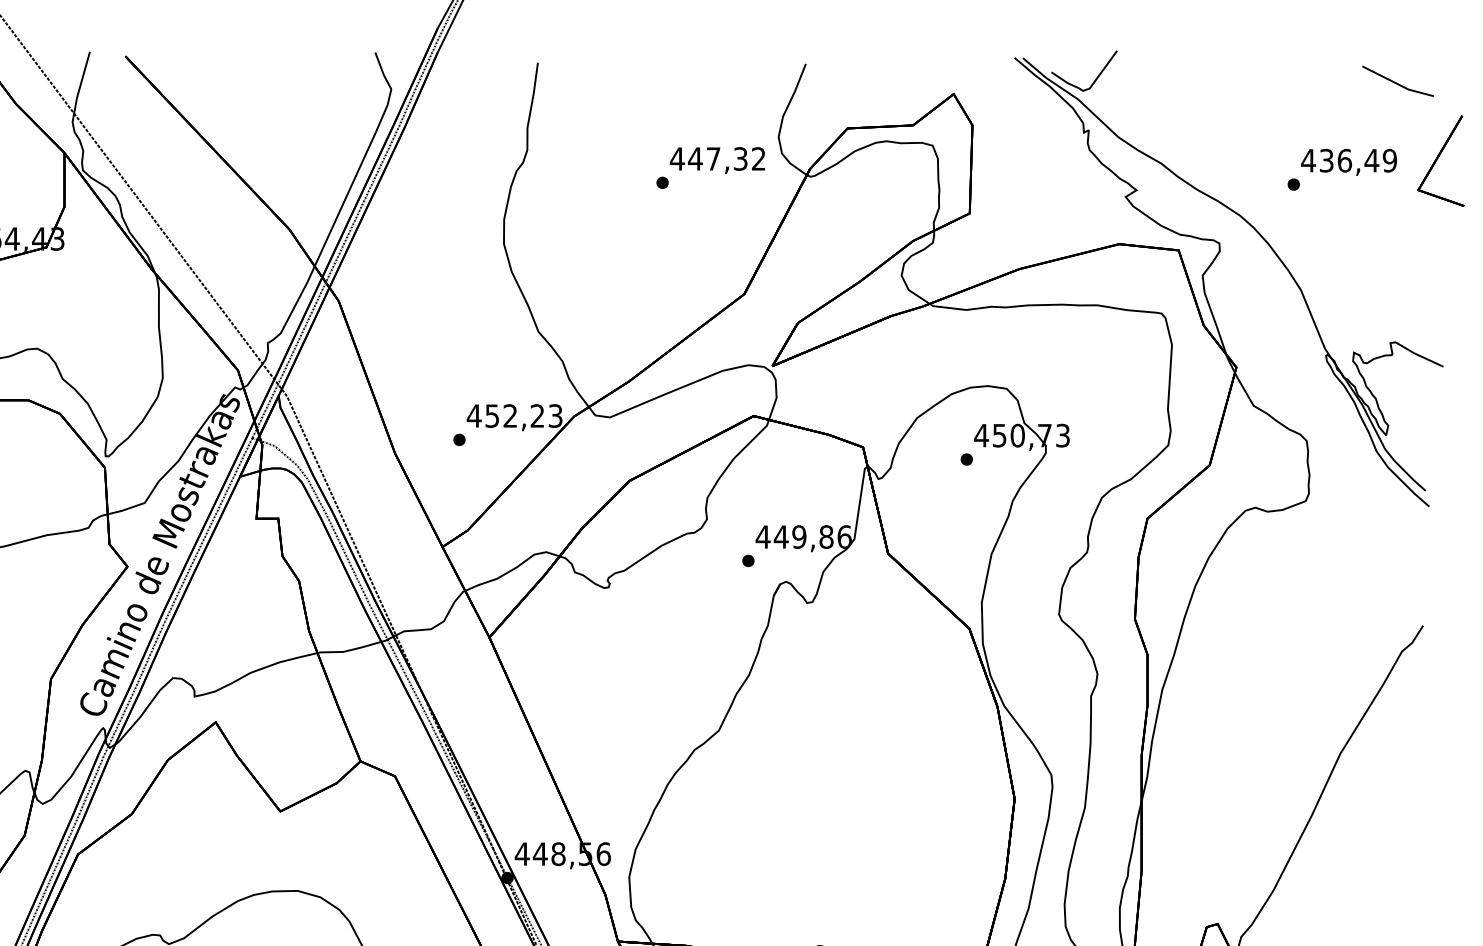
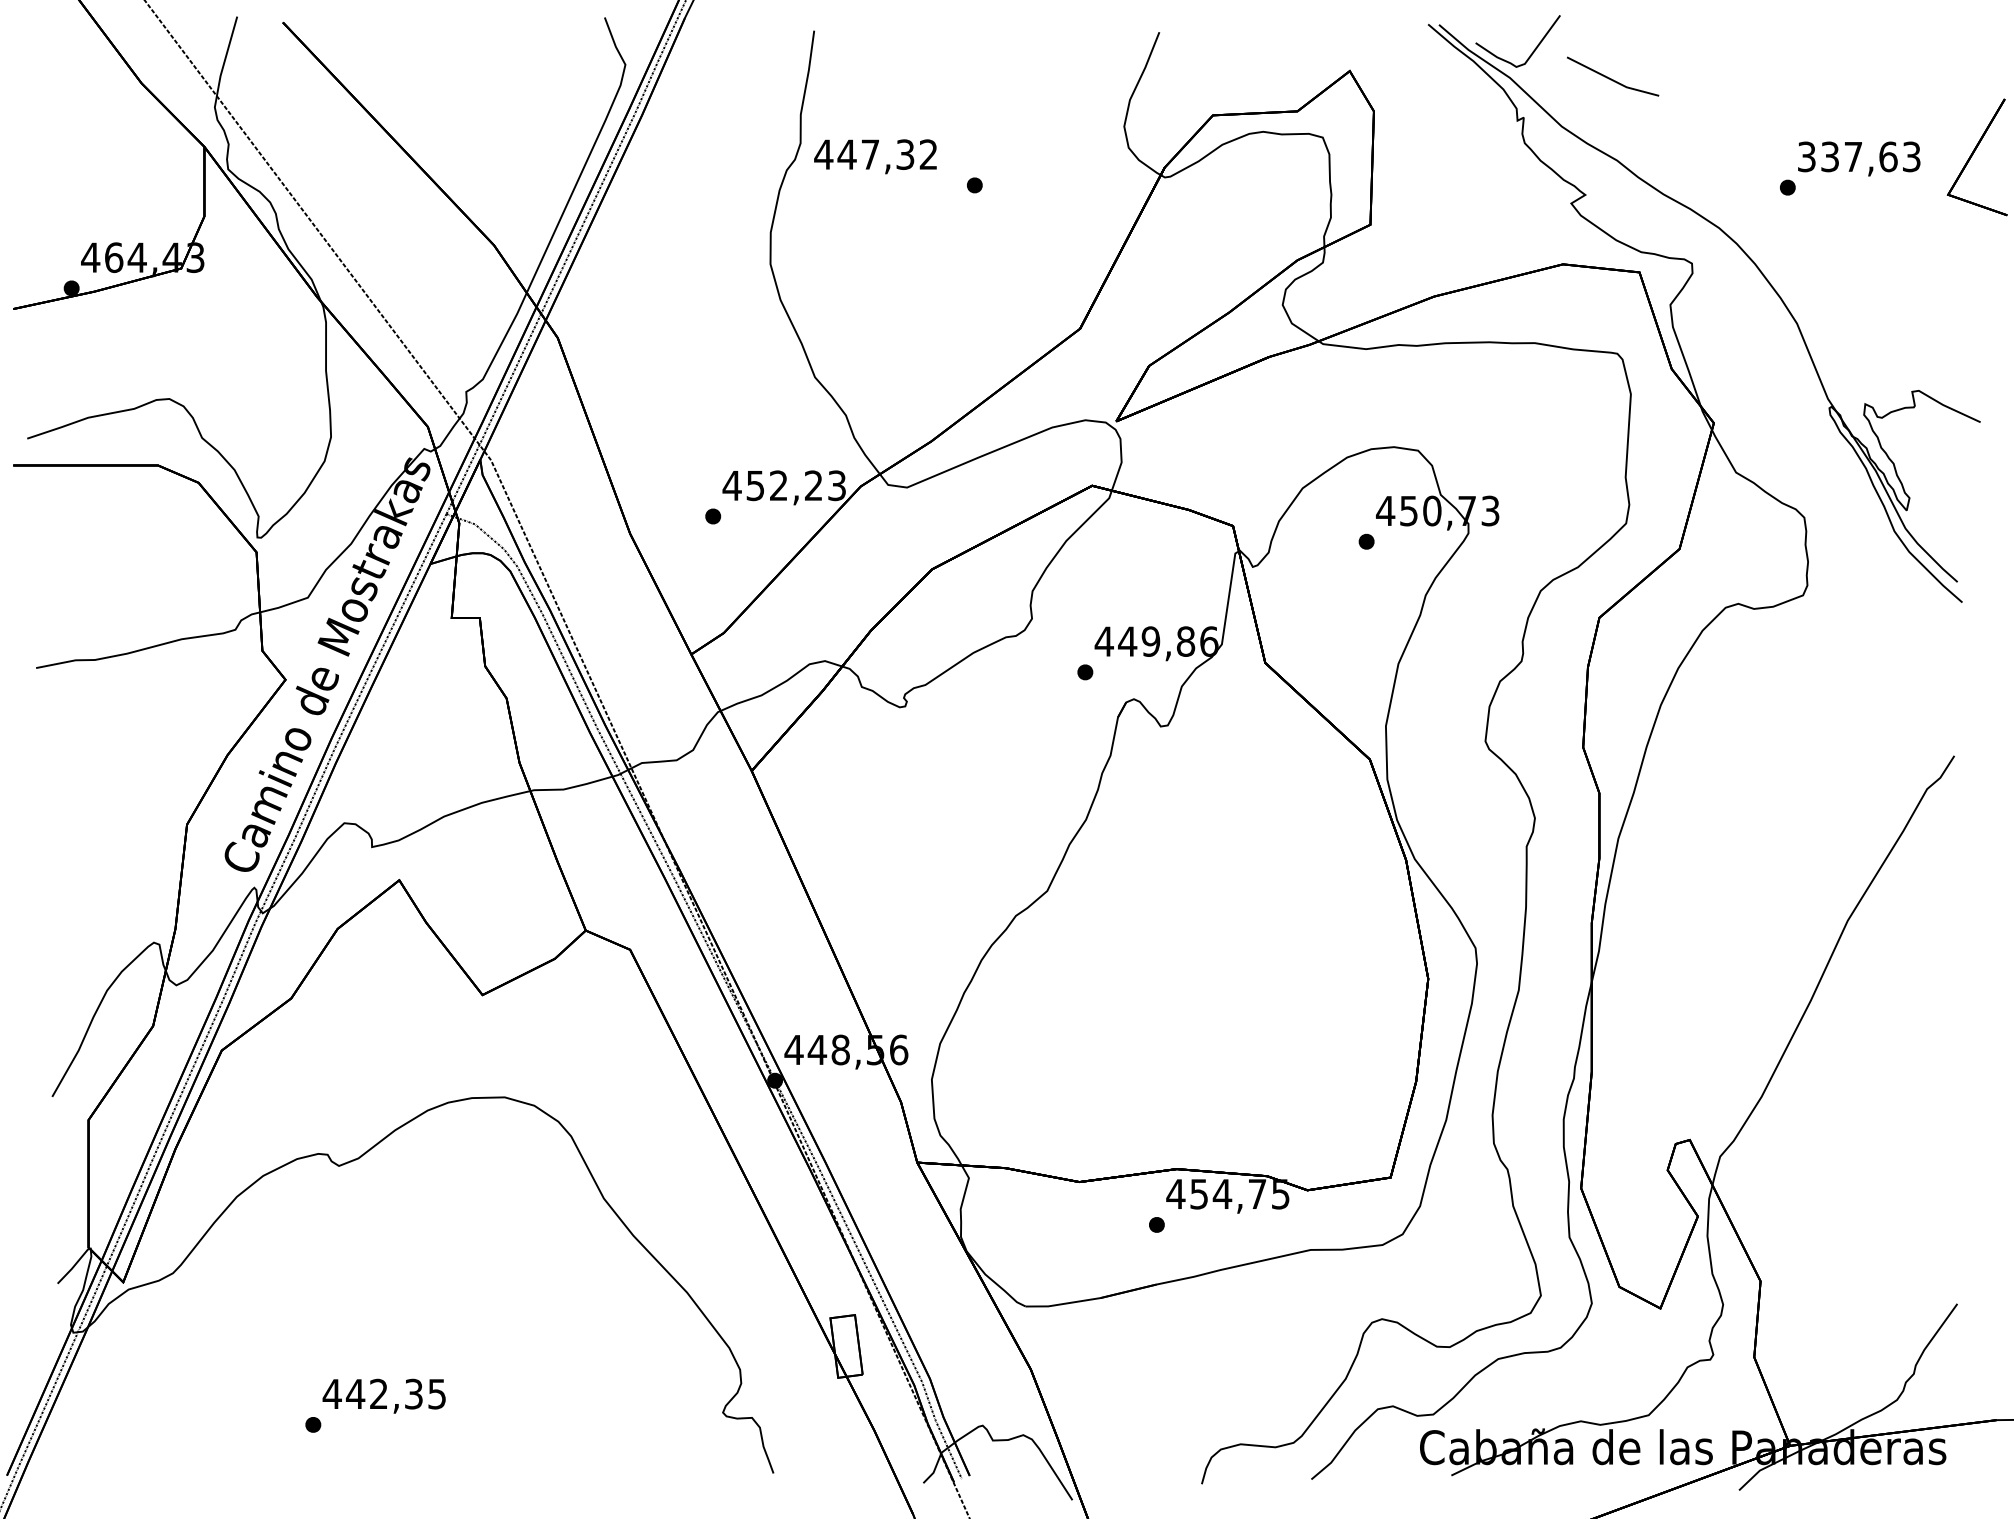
line: (1396, 82) -> (1611, 78), moved
text: (717, 160) -> (875, 156), moved
text: (1348, 160) -> (1858, 156), 436,49 -> 337,63

